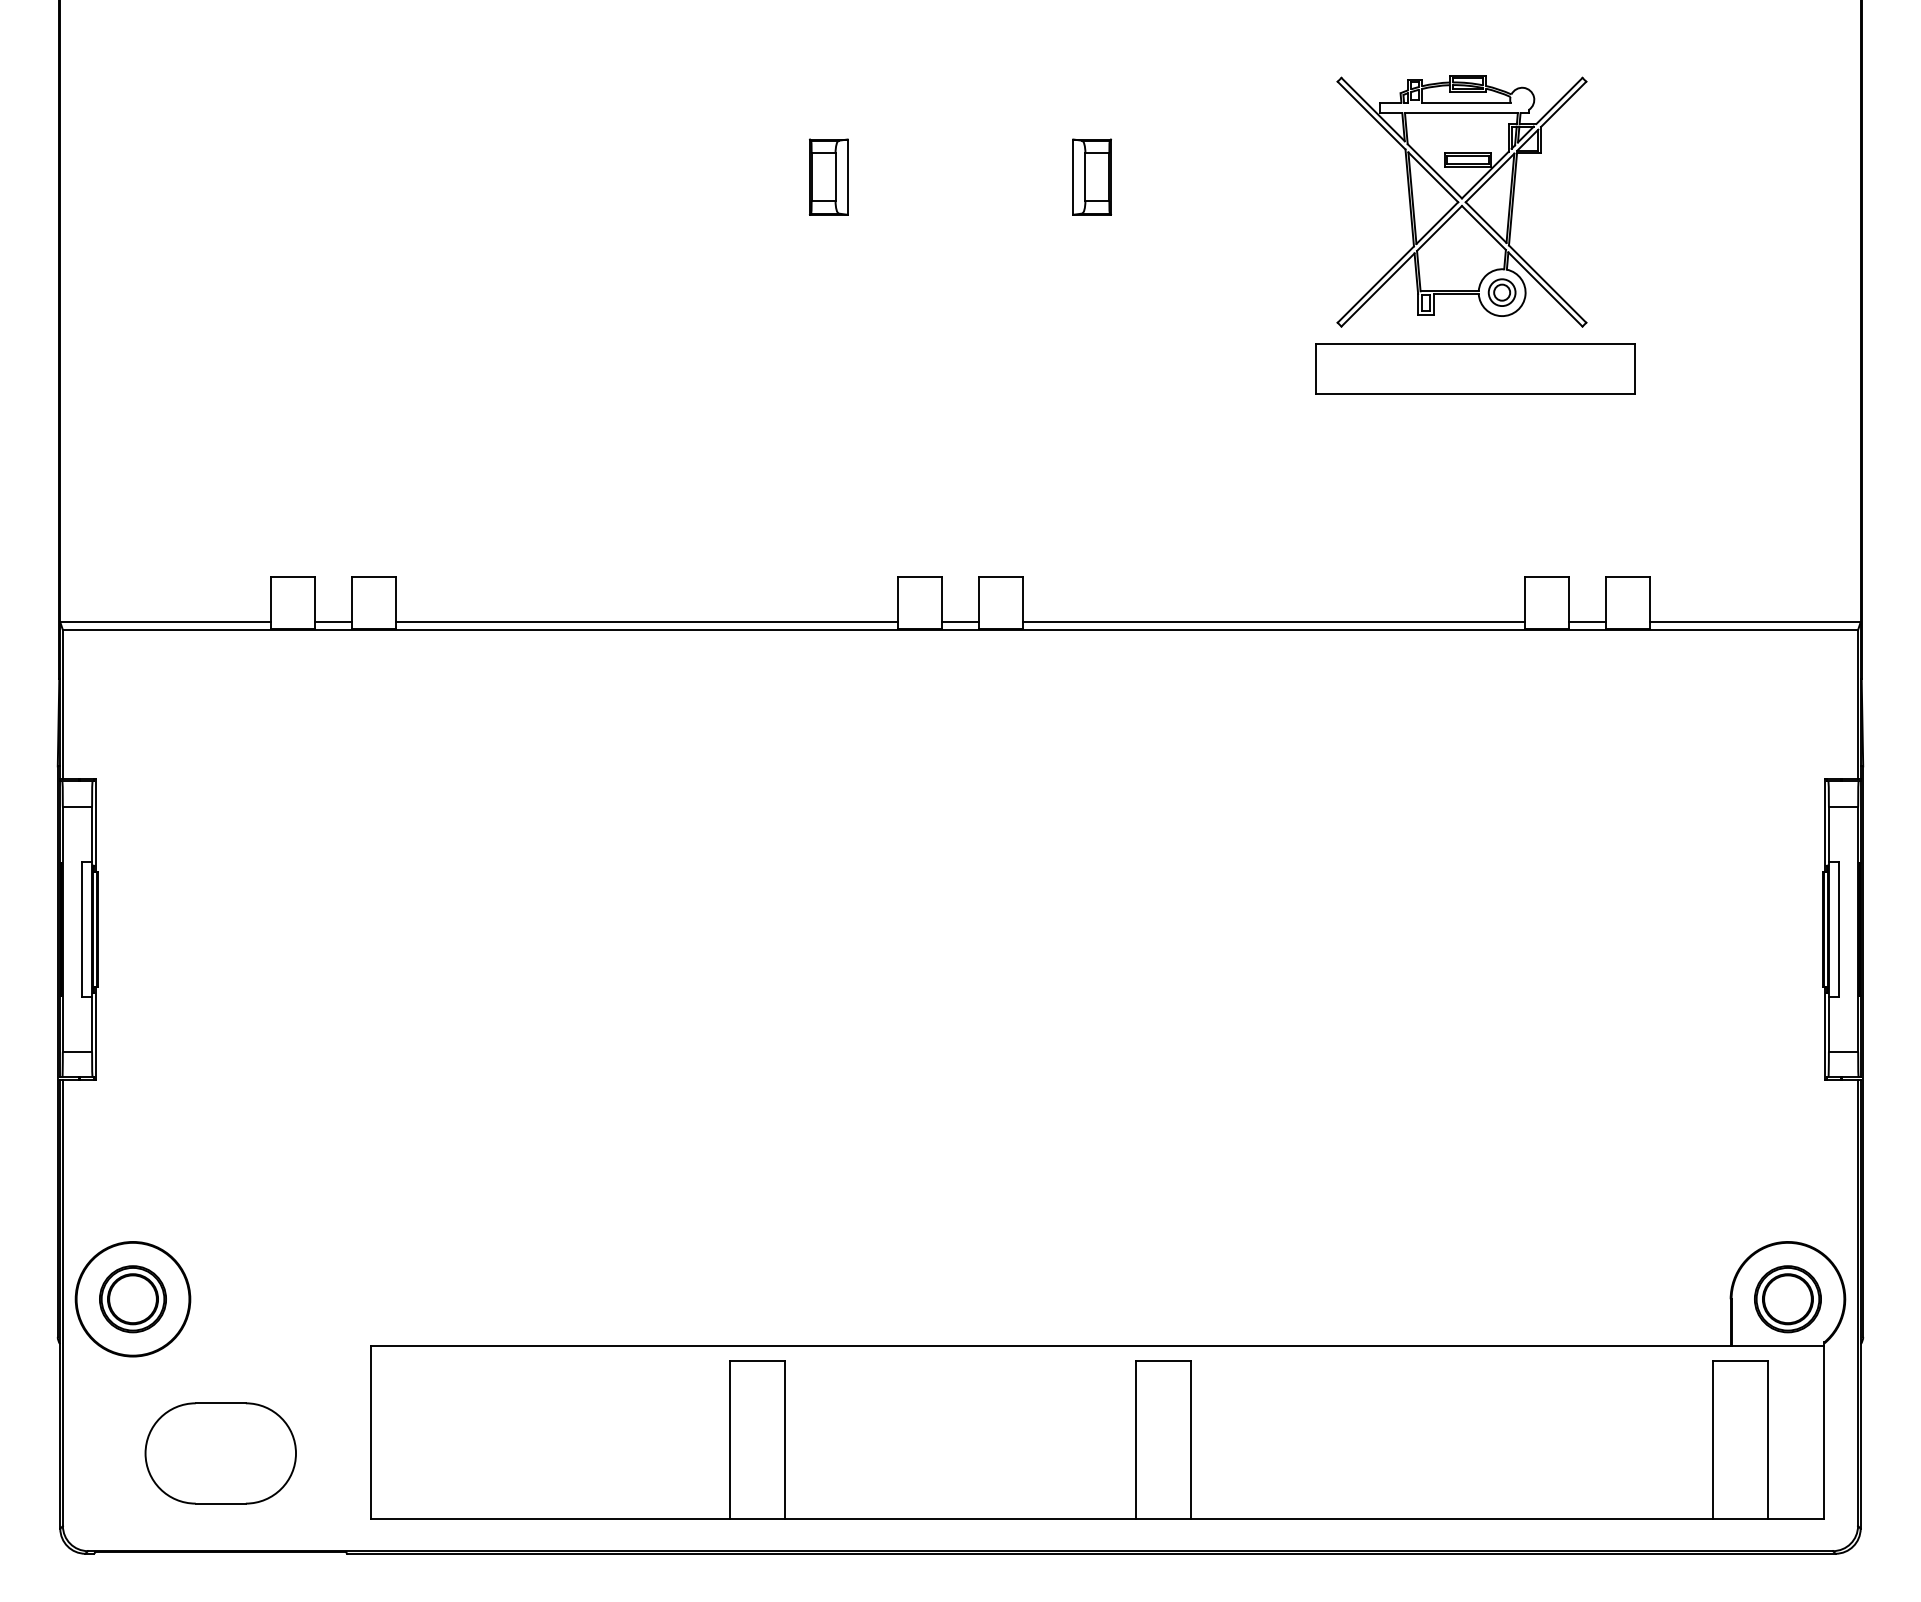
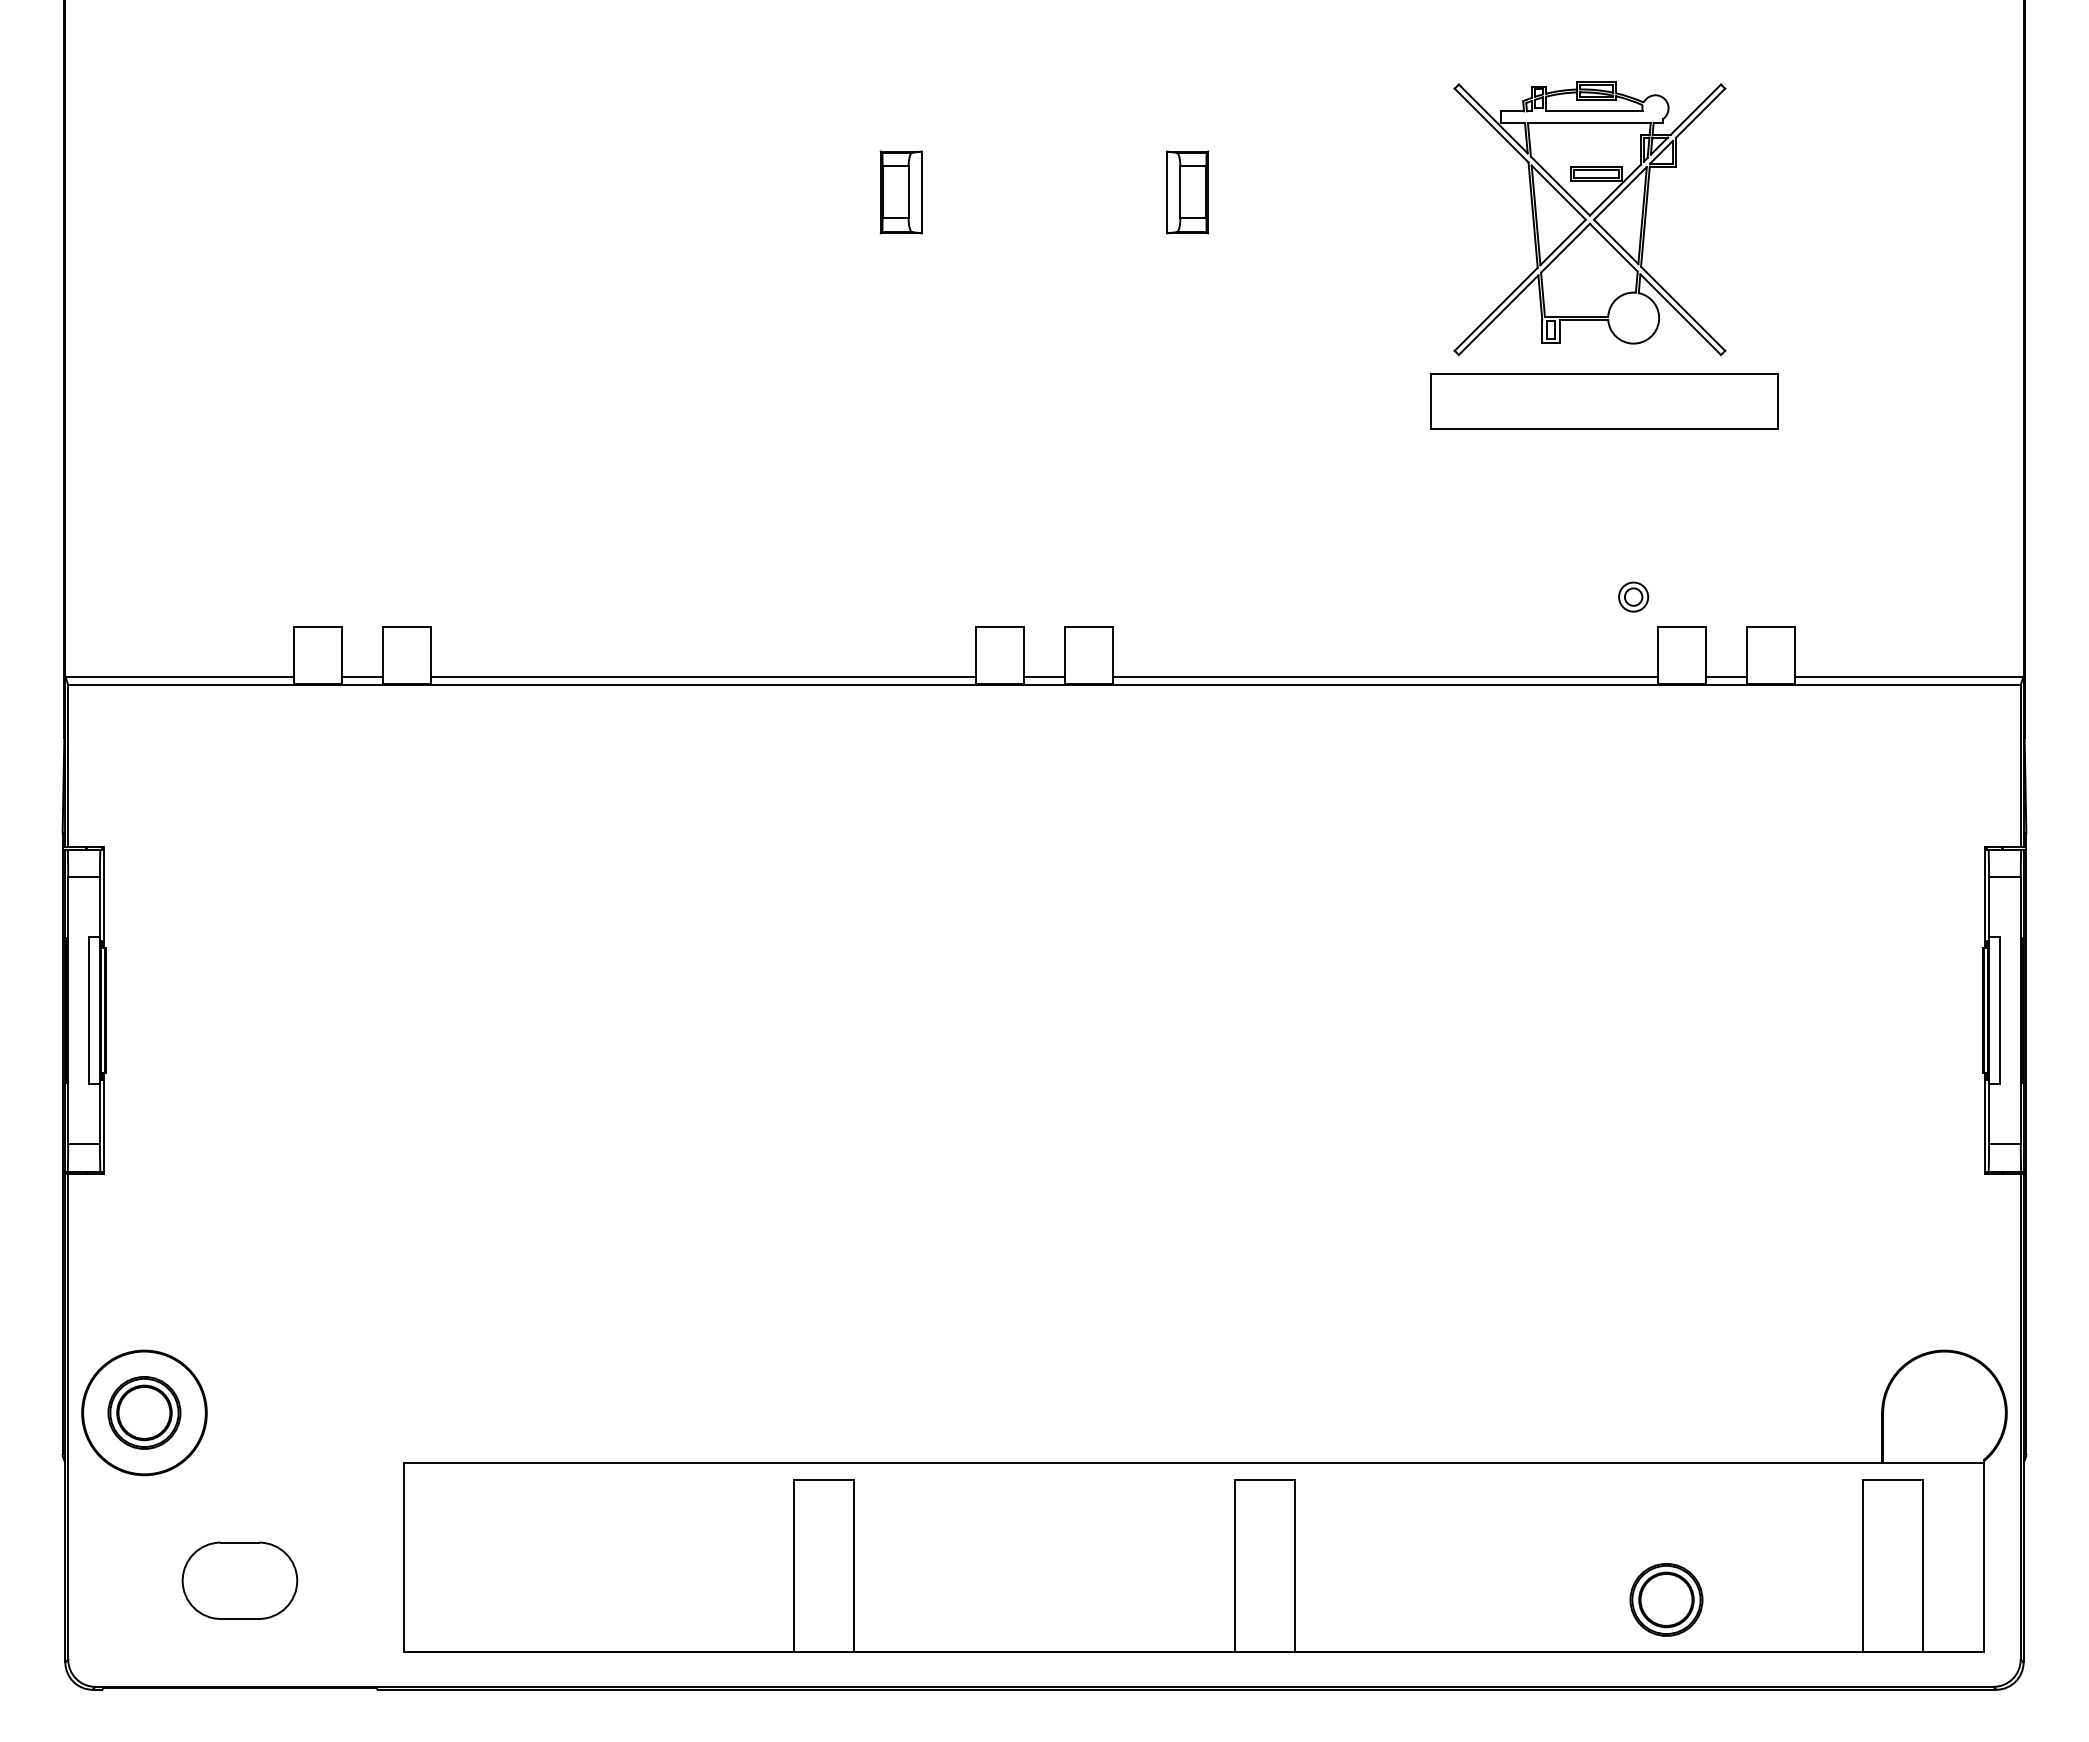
part: (1502, 292) -> (1633, 596), moved
part: (1787, 1298) -> (1666, 1599), moved
part: (220, 1453) -> (239, 1580), size x0.7

